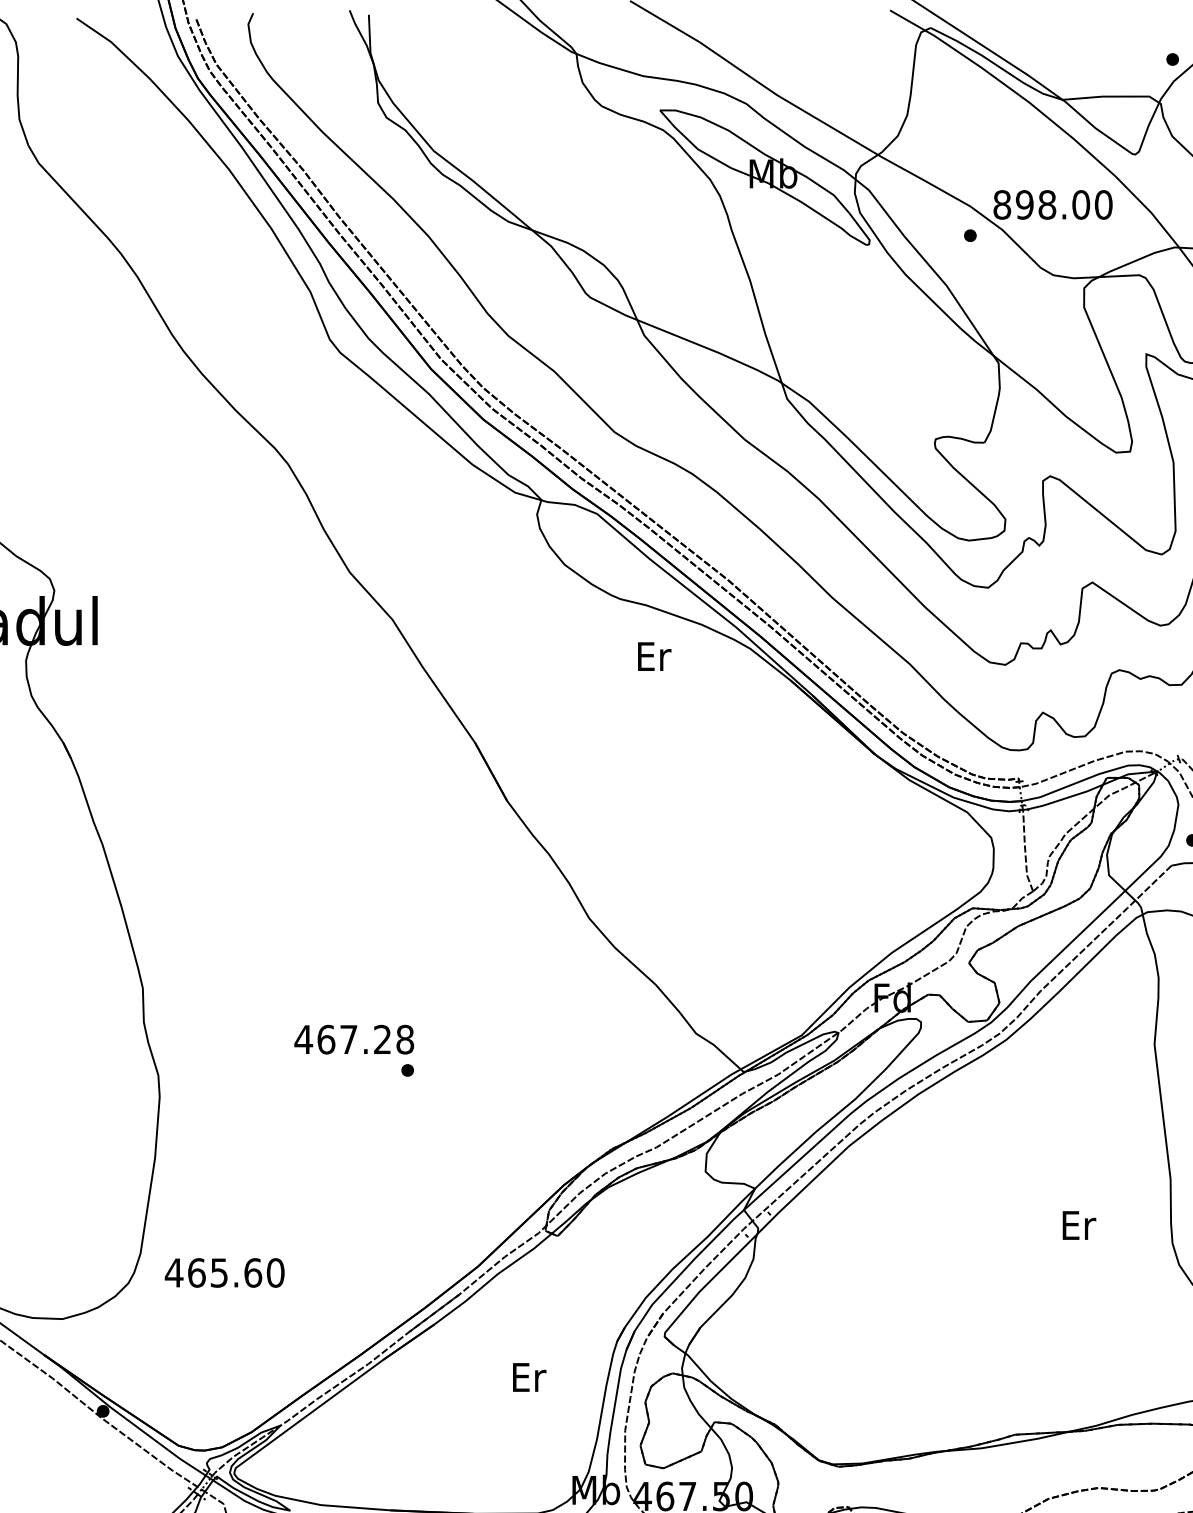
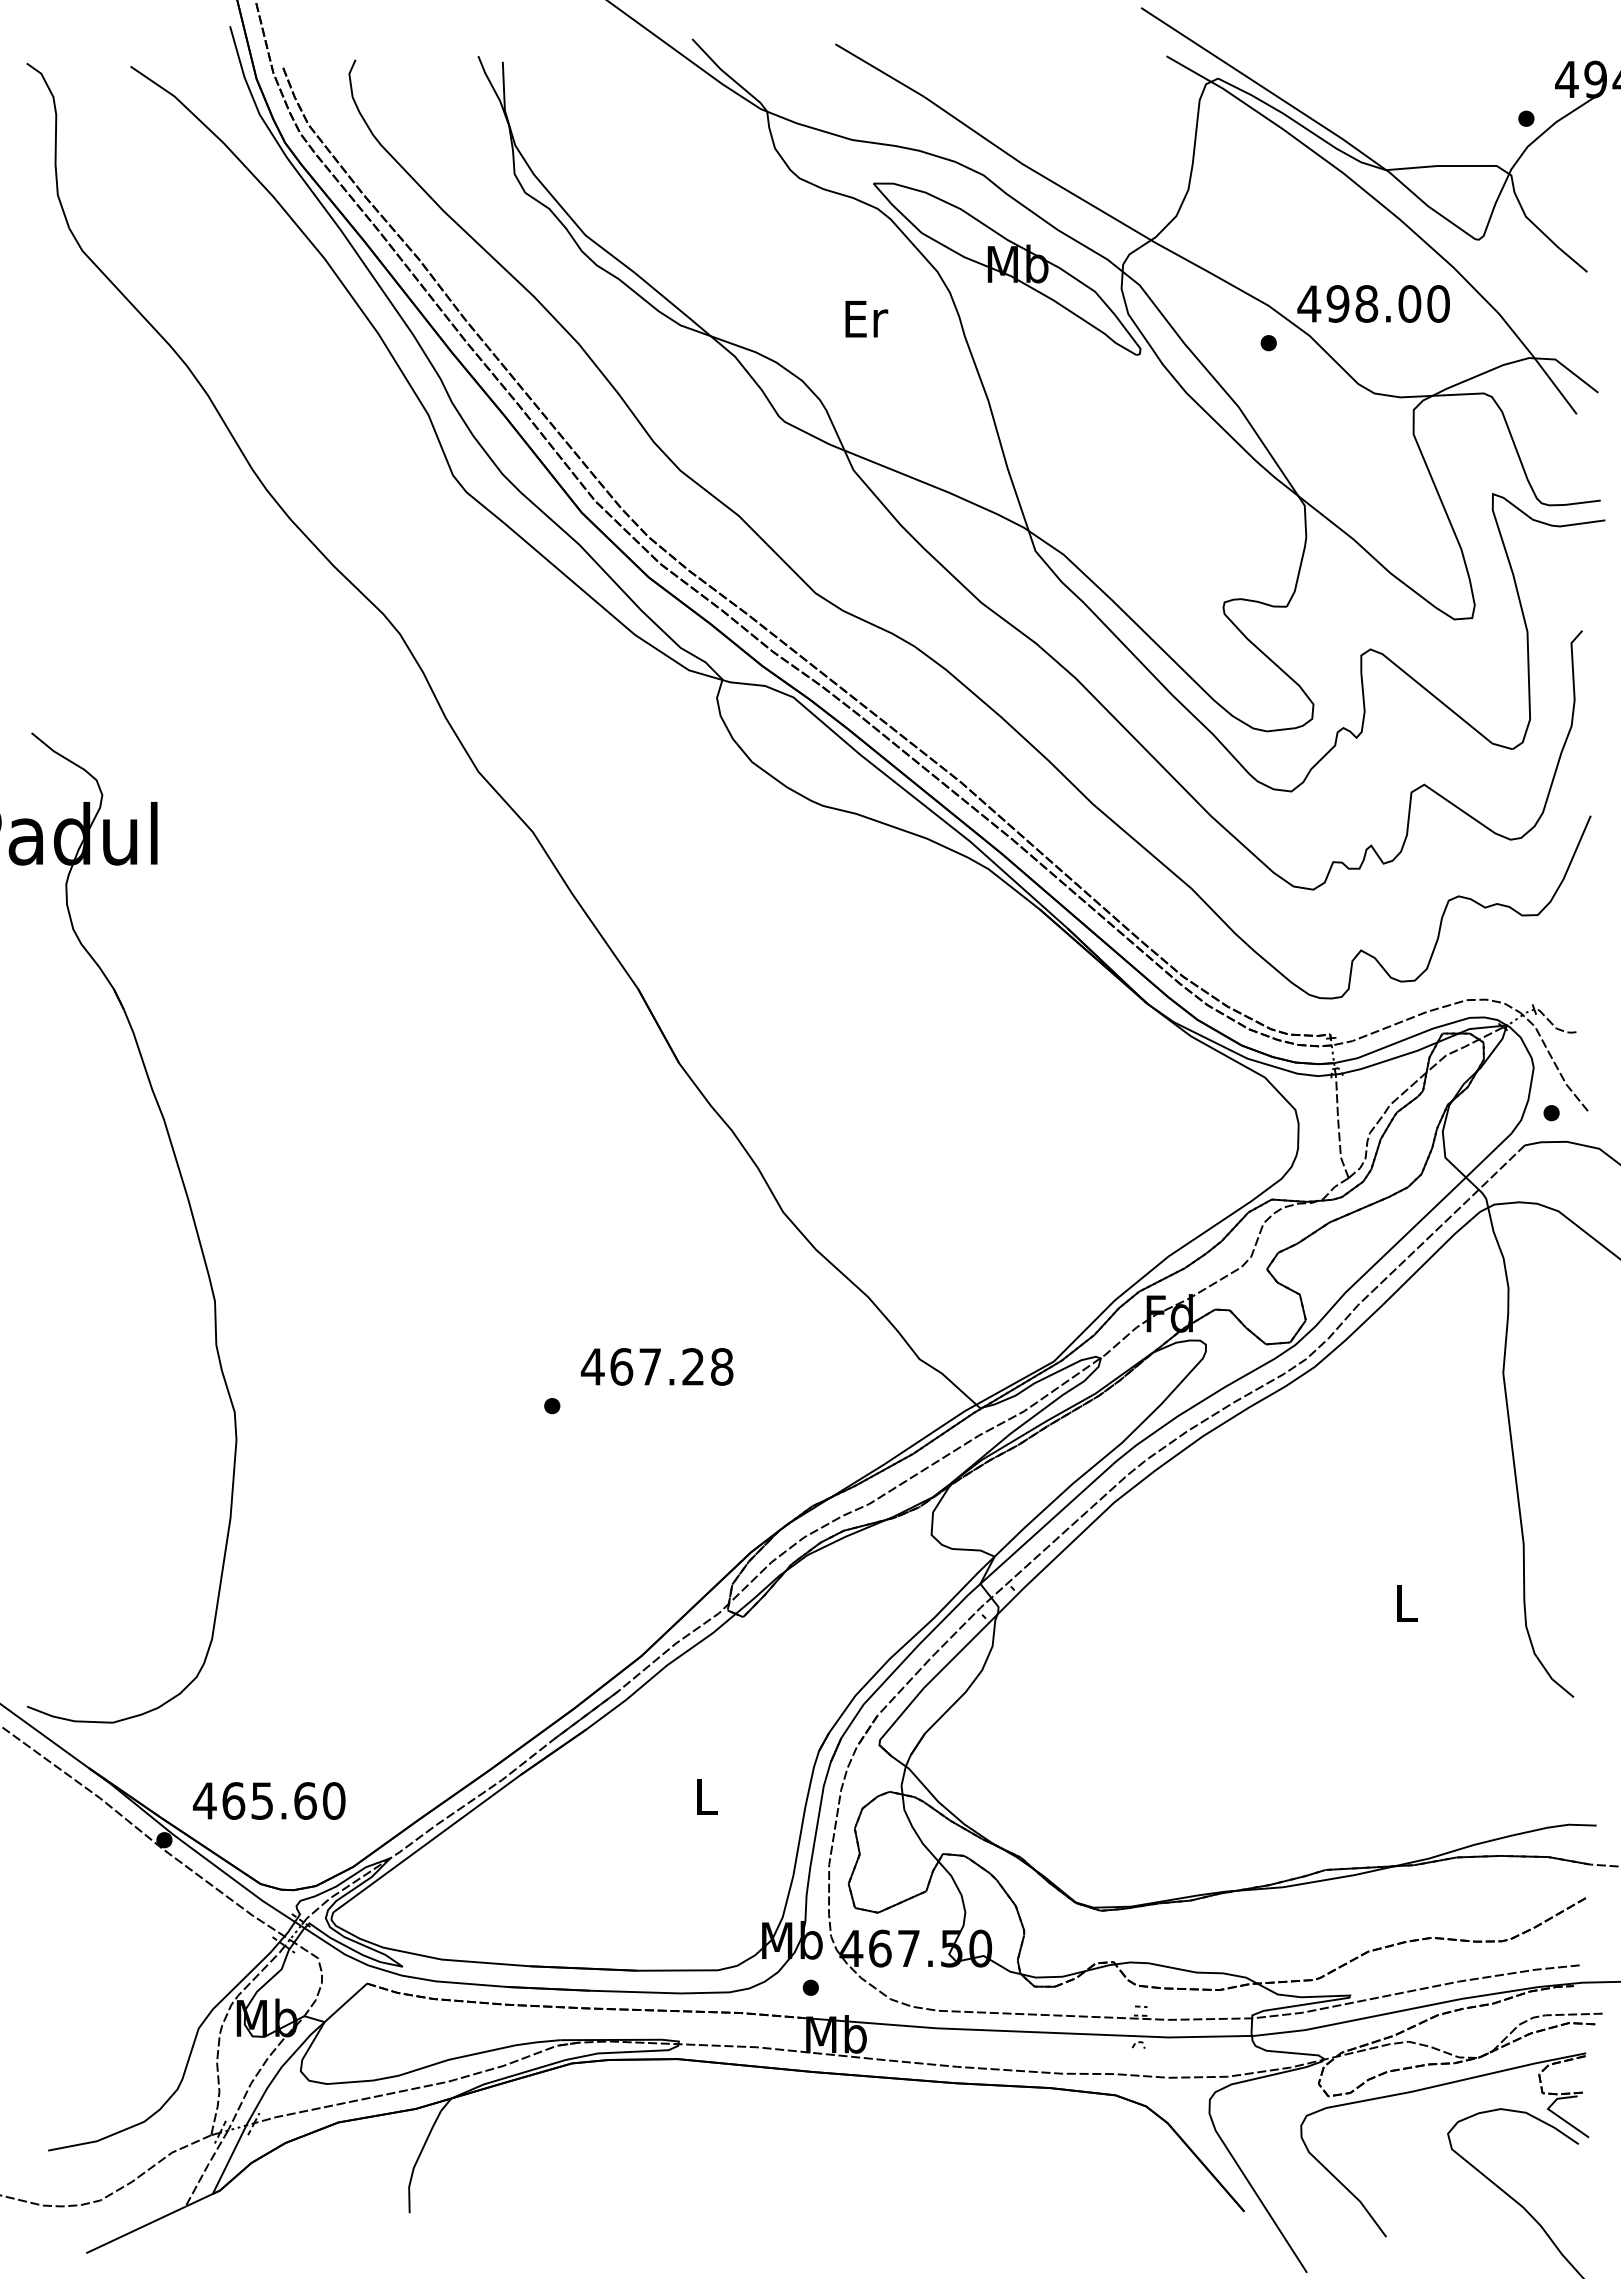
text: (1002, 204) -> (1309, 303), 898.00 -> 498.00
text: (654, 656) -> (866, 319), moved
text: (353, 1039) -> (656, 1366), moved
text: (1079, 1225) -> (1407, 1603), Er -> L
text: (224, 1272) -> (269, 1800), moved
text: (529, 1377) -> (707, 1796), Er -> L

